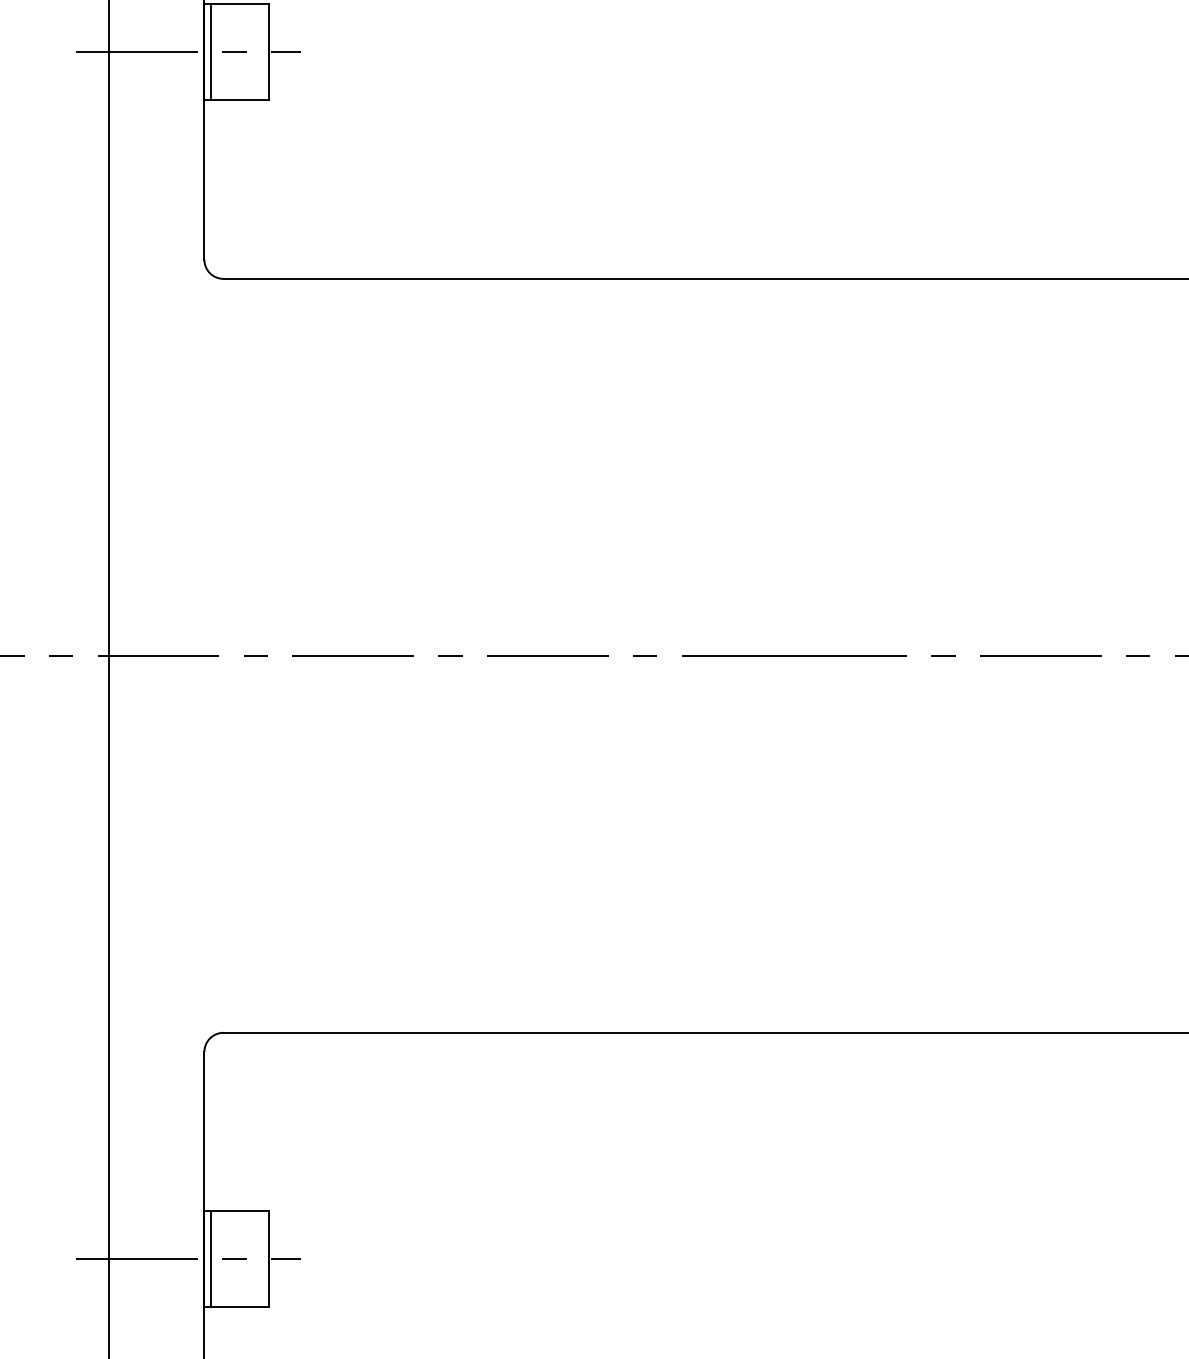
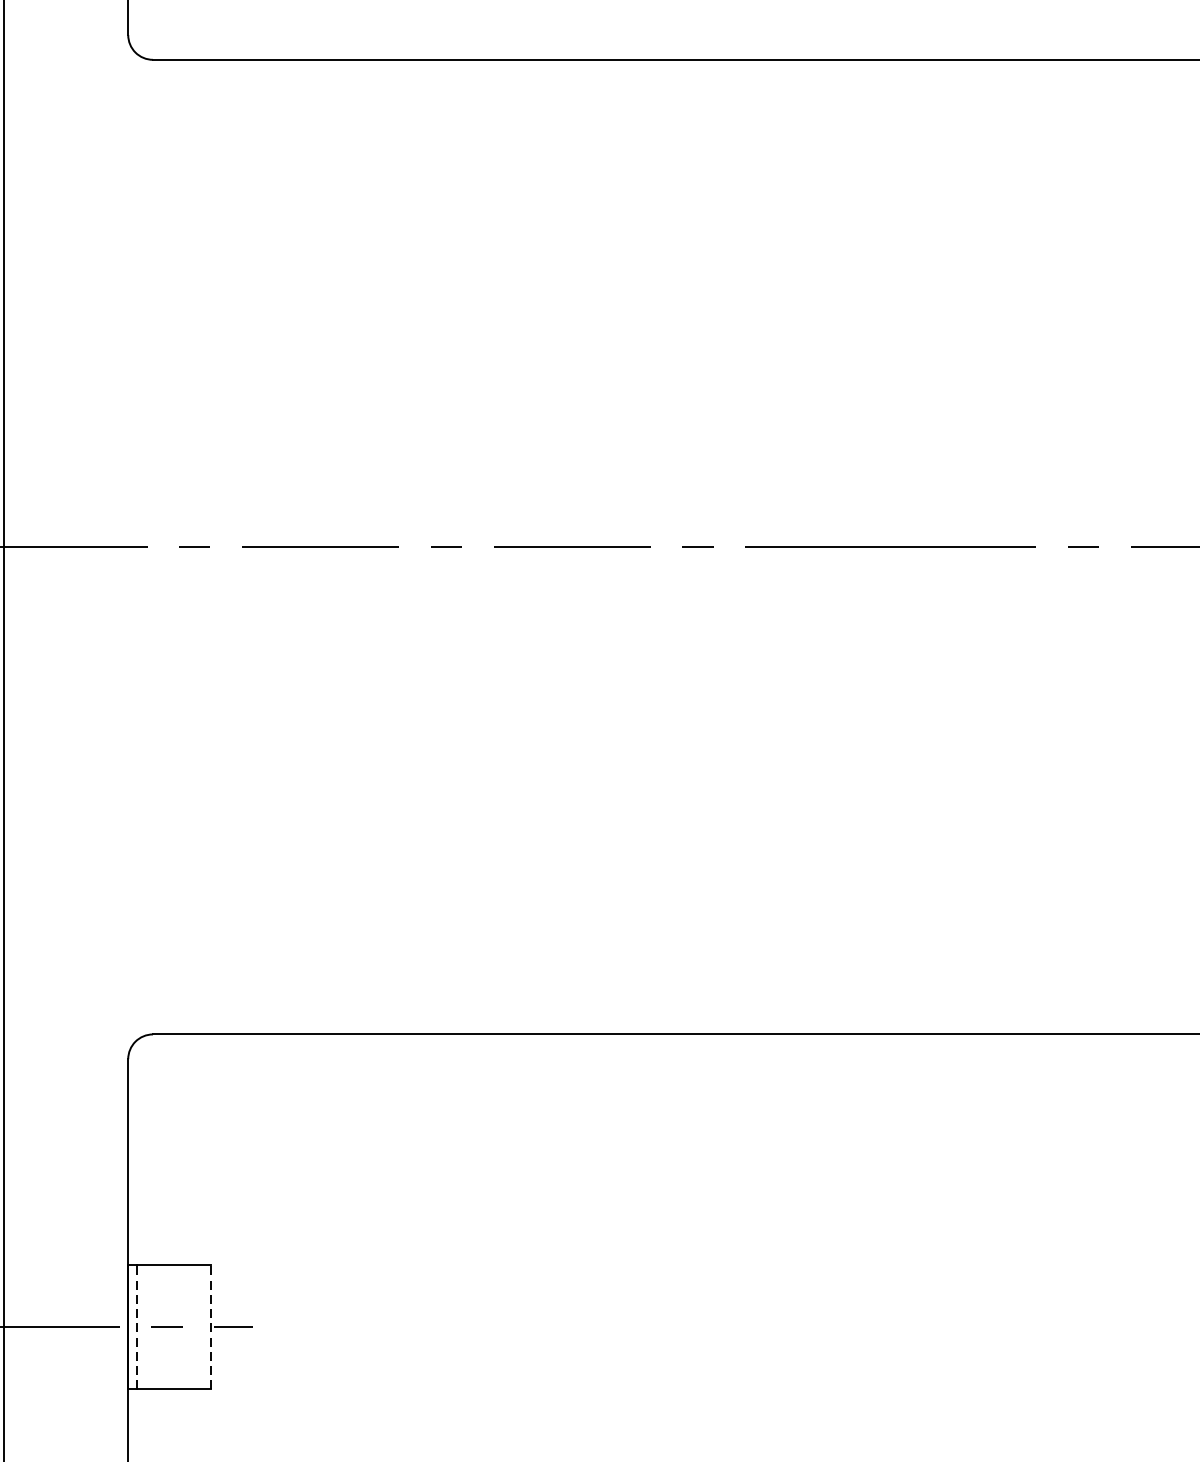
line: (211, 1259) -> (137, 1327), solid -> dashed
line: (268, 1259) -> (211, 1327), solid -> dashed

